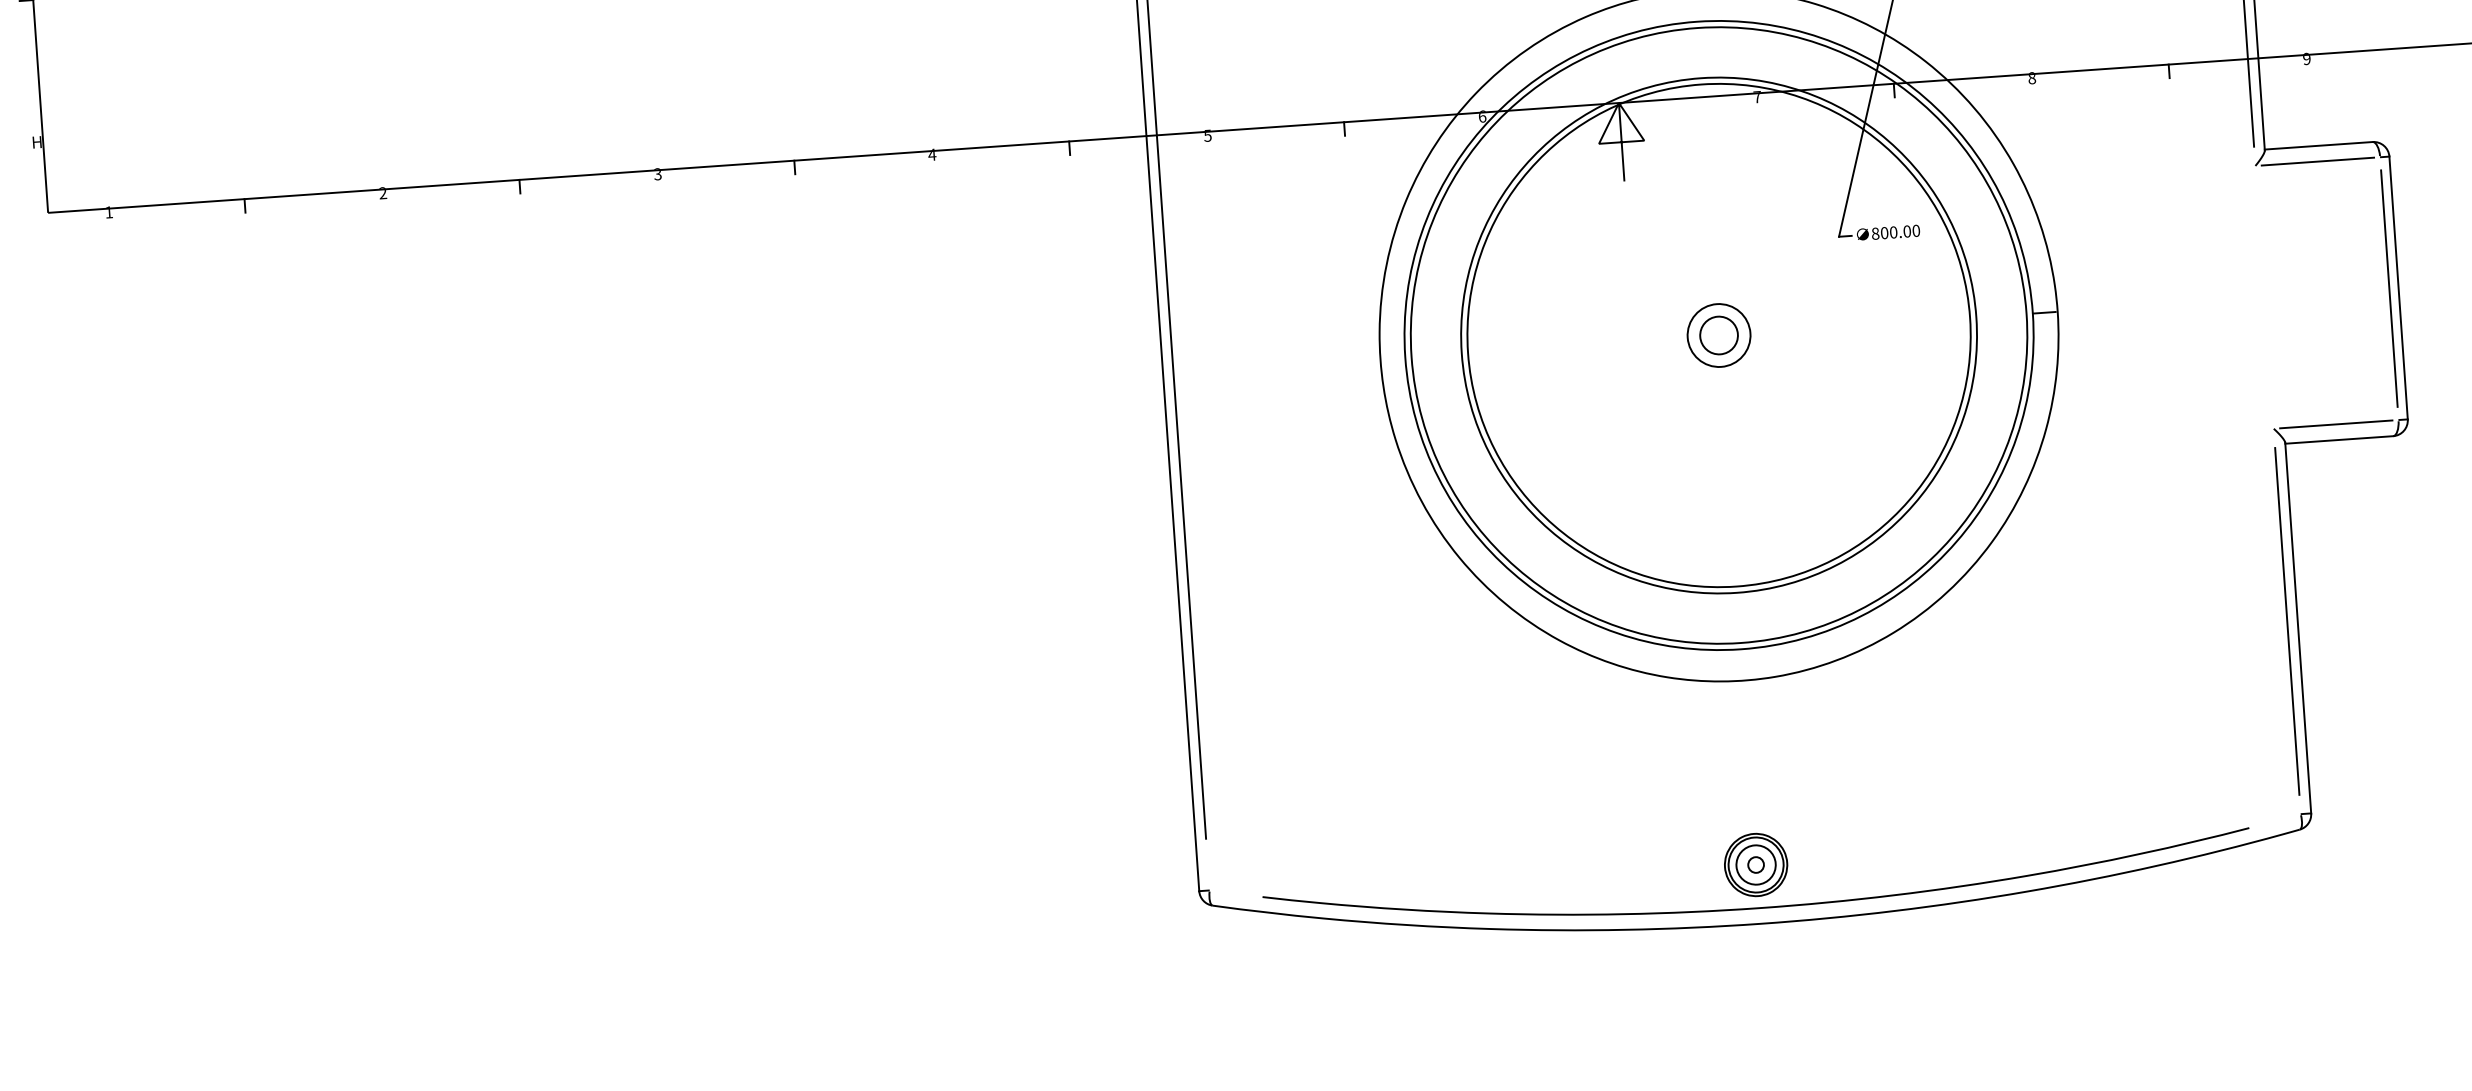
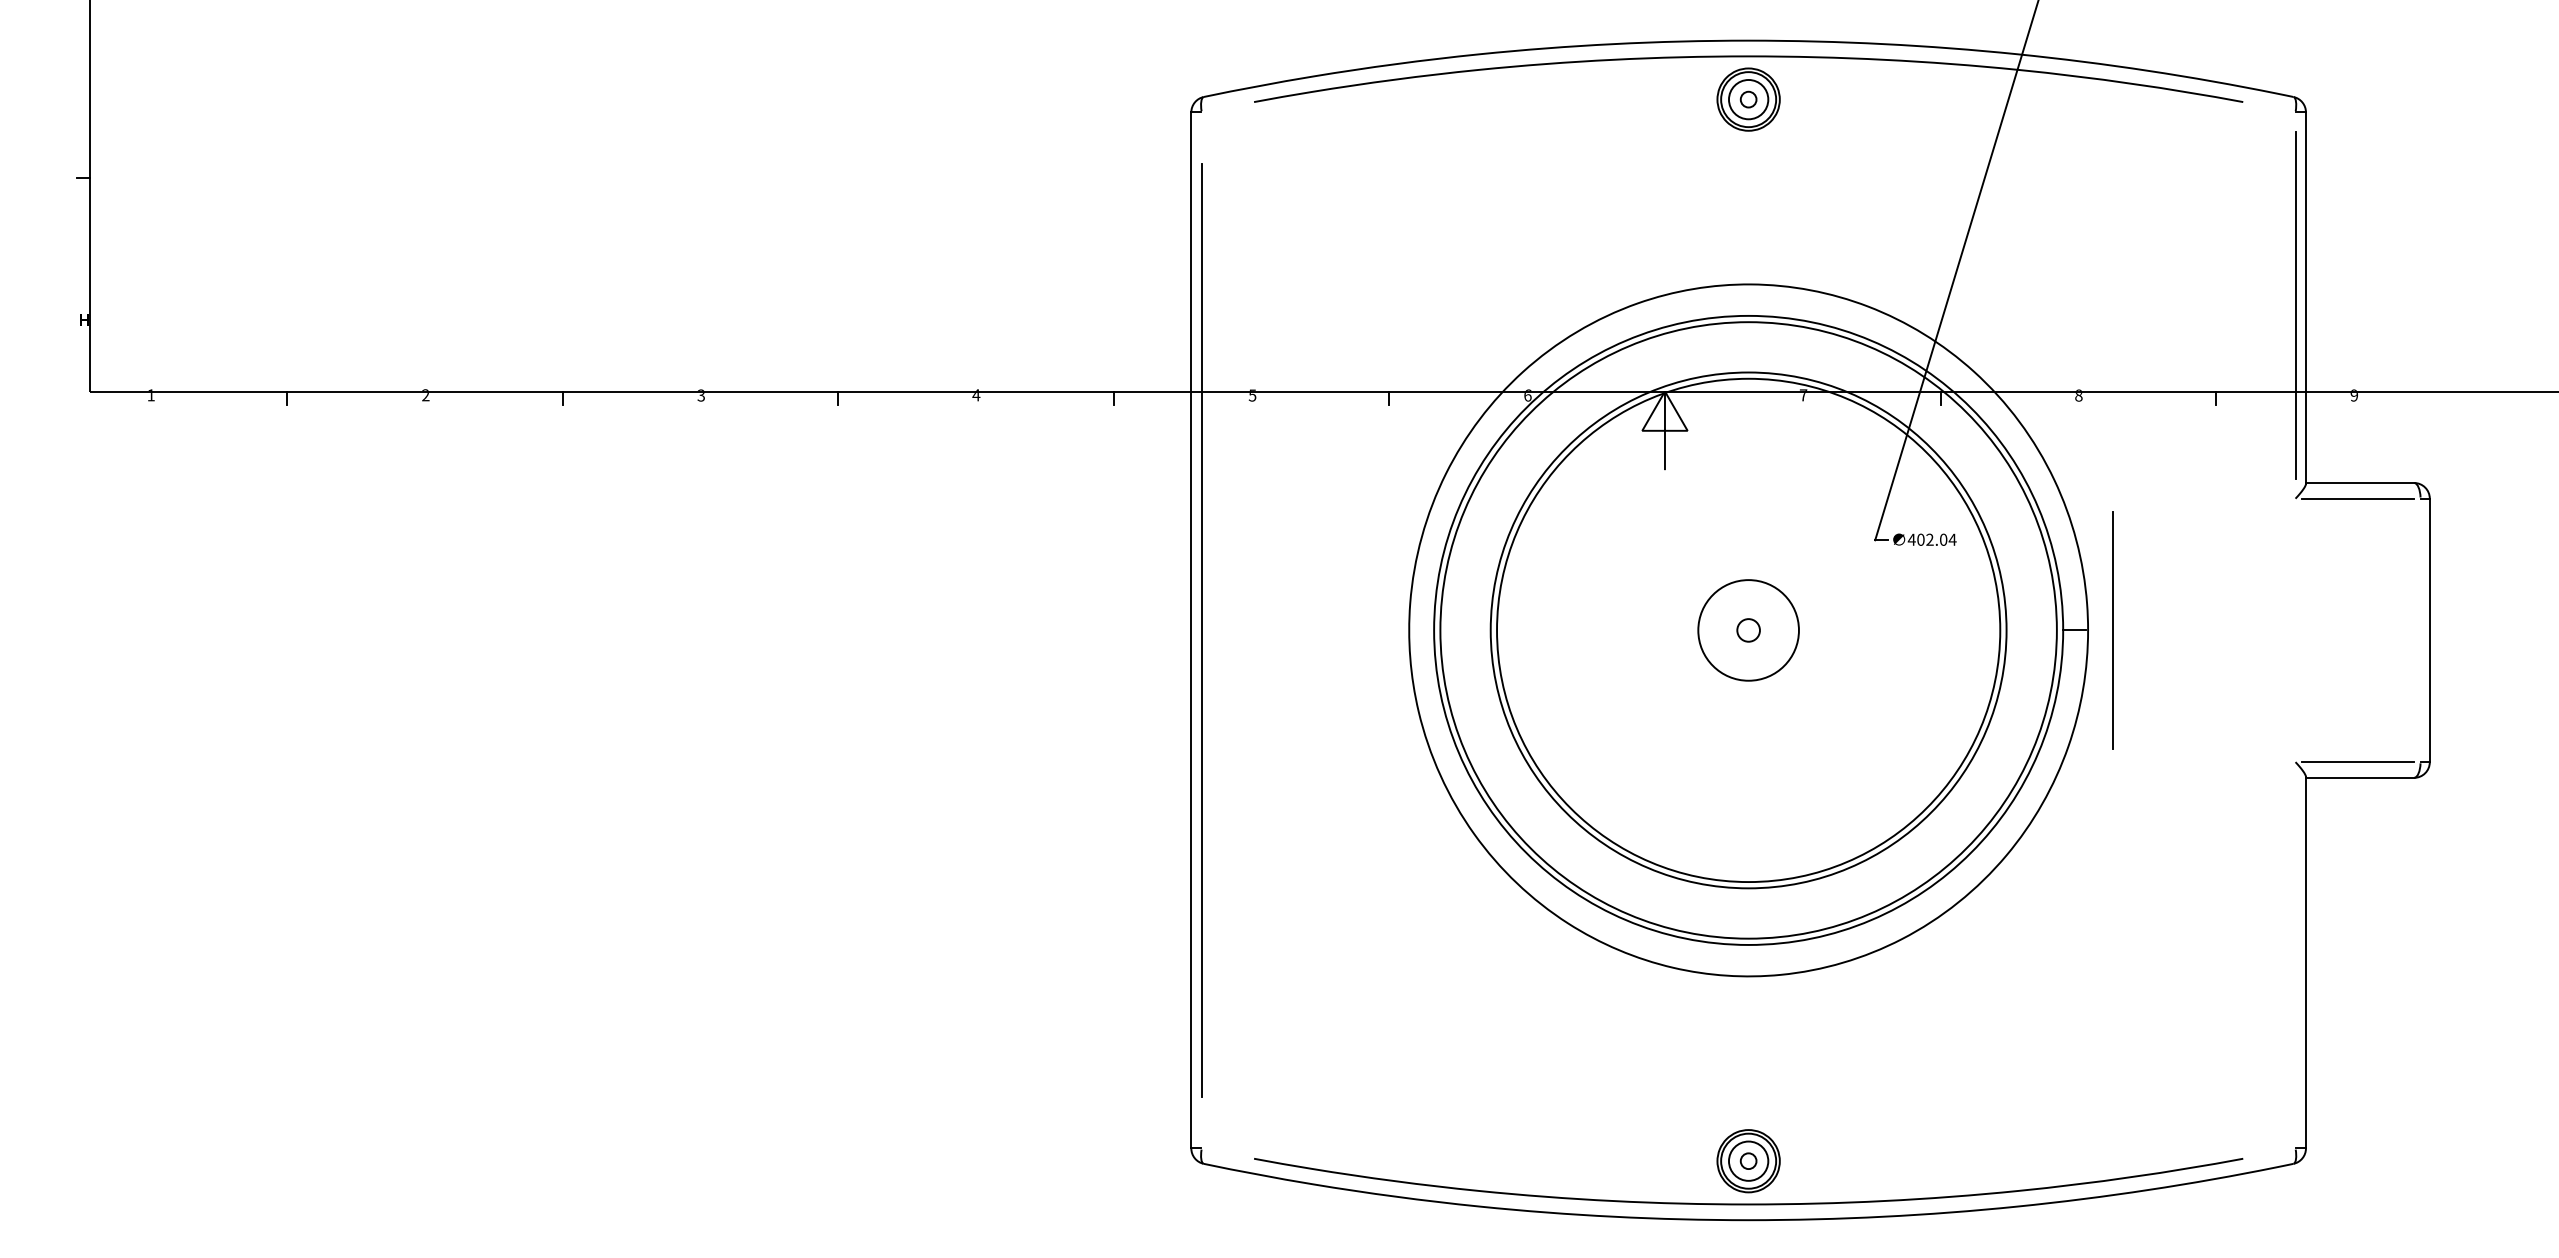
text: (1895, 232) -> (1931, 539), 800.00 -> 402.04
line: (2389, 288) -> (2112, 630), moved
circle: (1718, 334) -> (1748, 629), size x1.6
circle: (1718, 335) -> (1748, 630), size x0.6
line: (2287, 620) -> (2295, 954), removed

